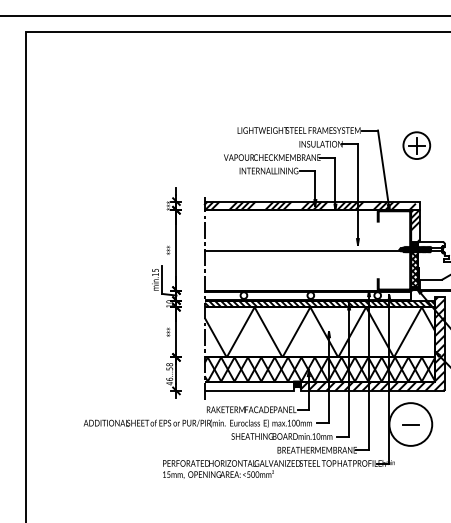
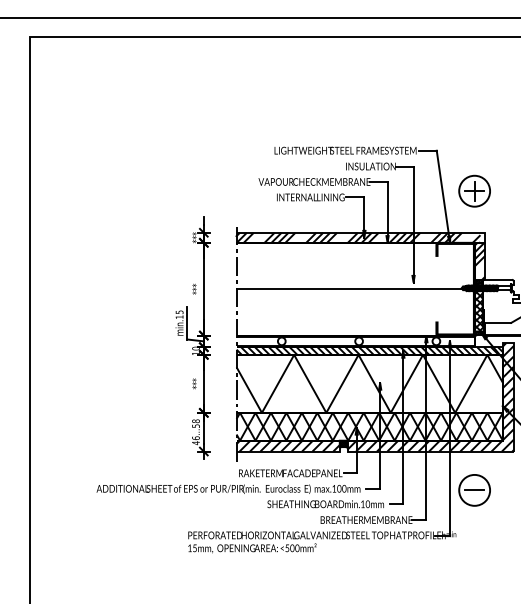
part: (416, 145) -> (474, 191), moved
hatch: (249, 385) -> (288, 445), added
circle: (410, 424) -> (474, 490), size x0.62

